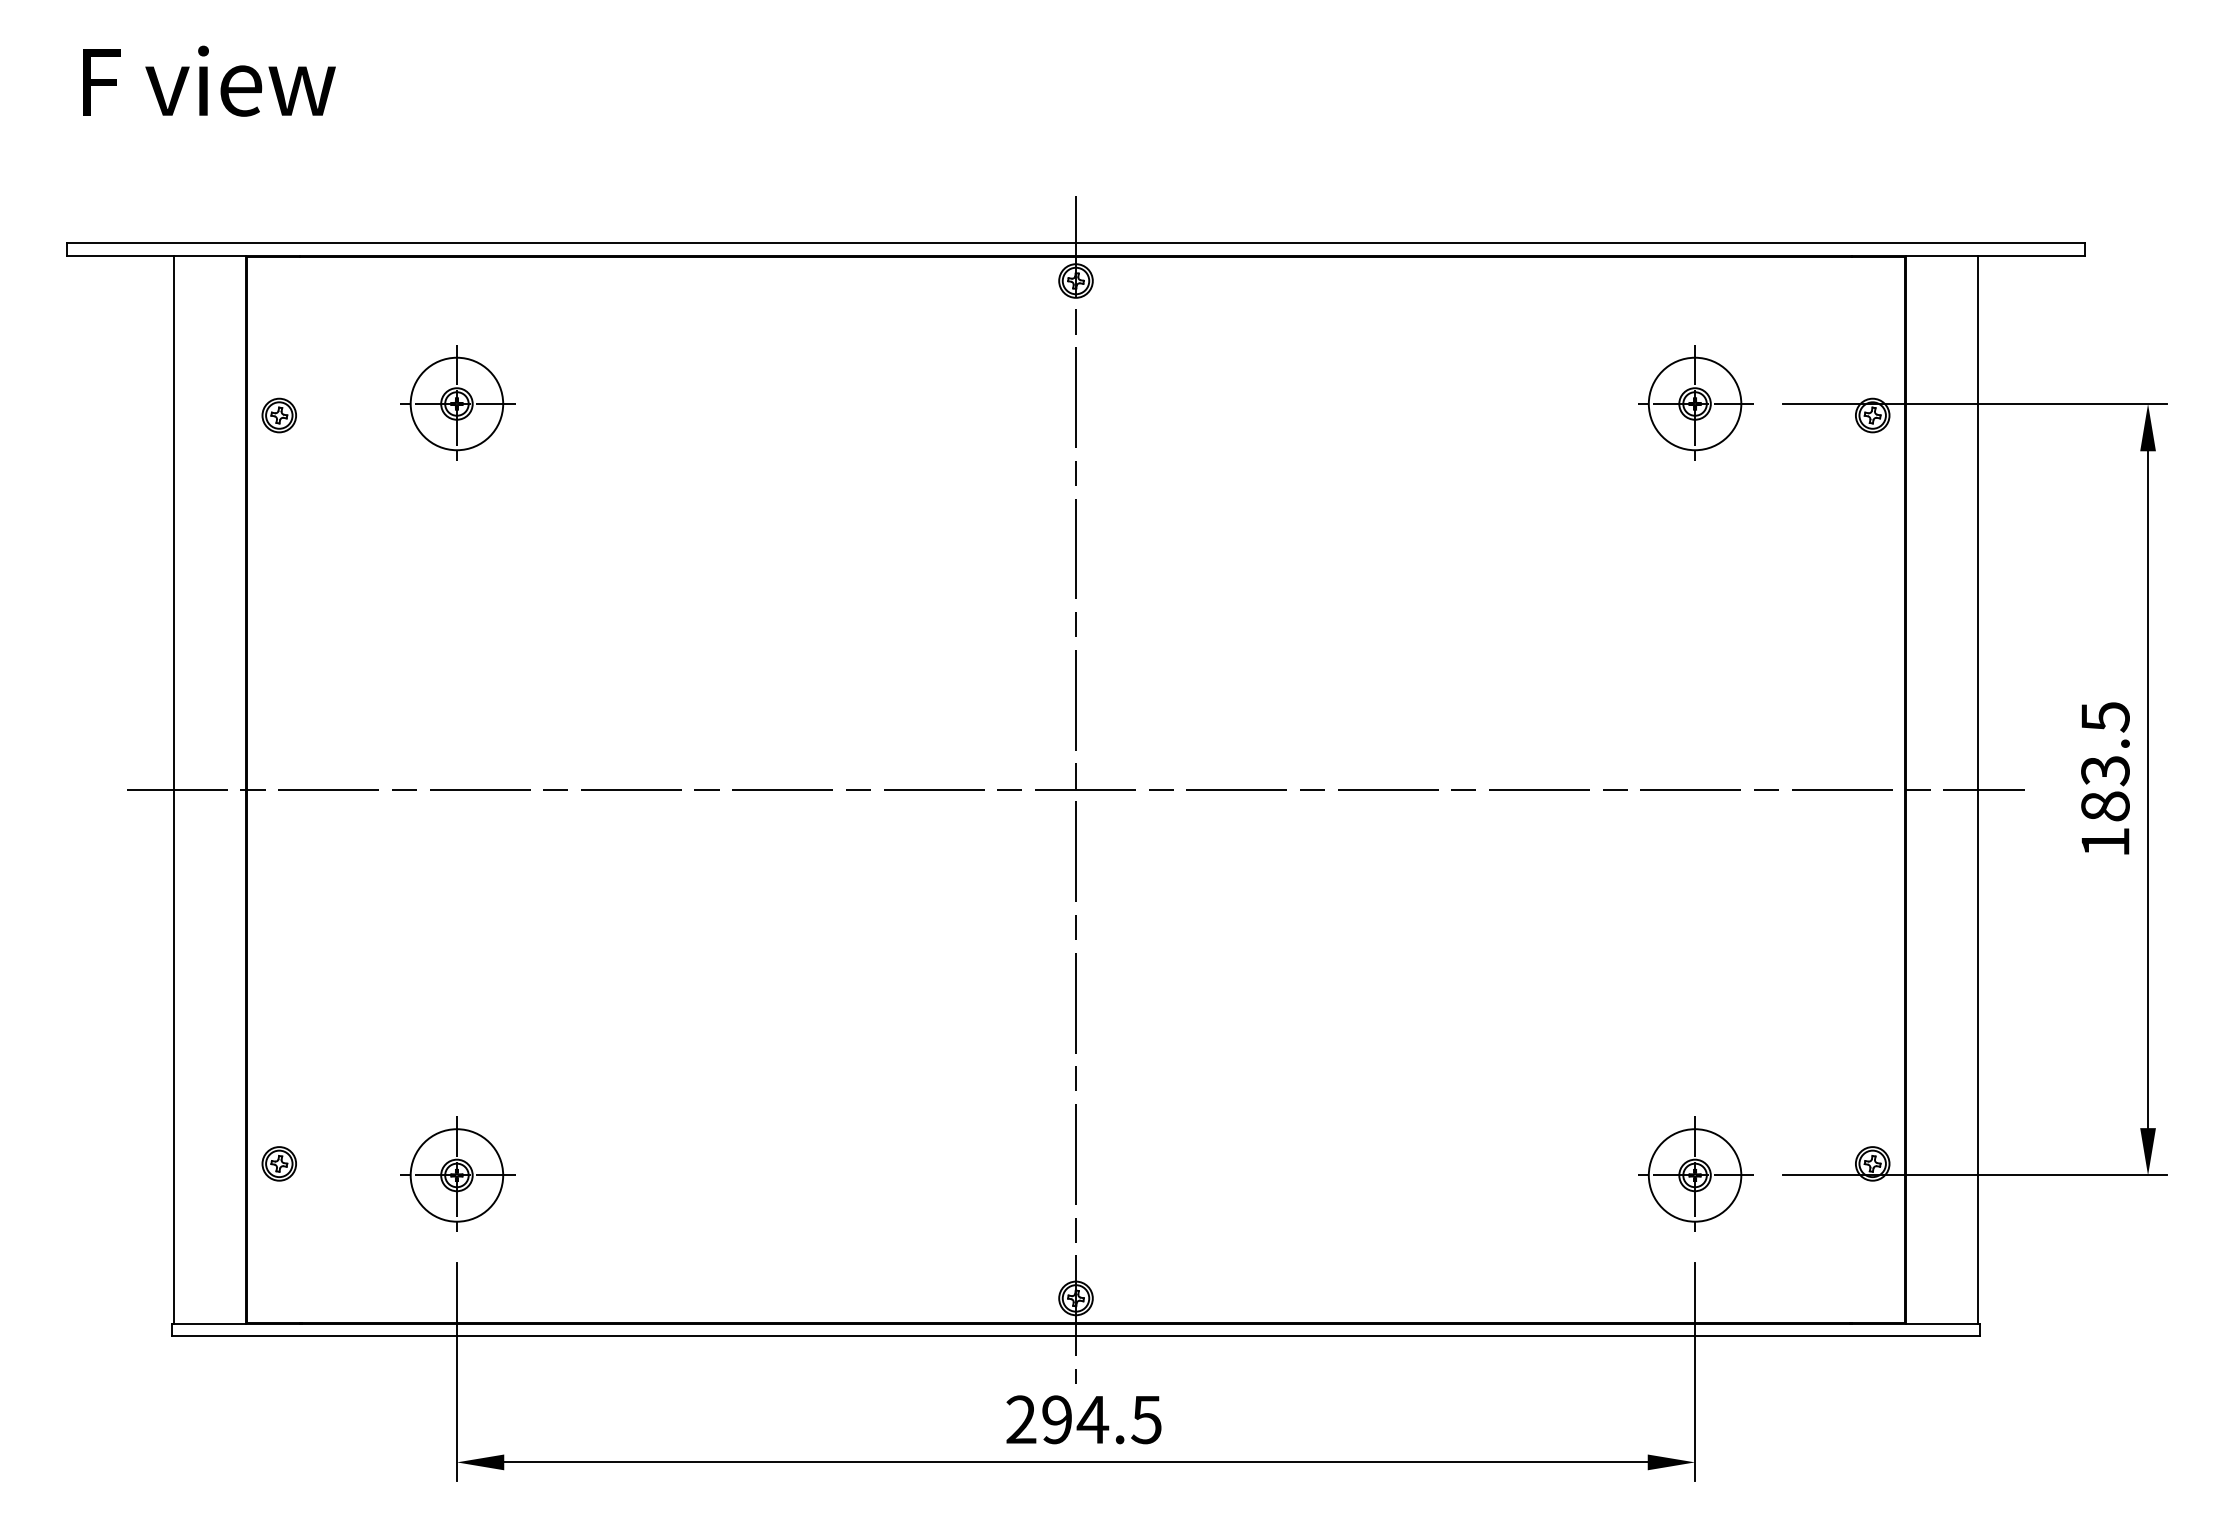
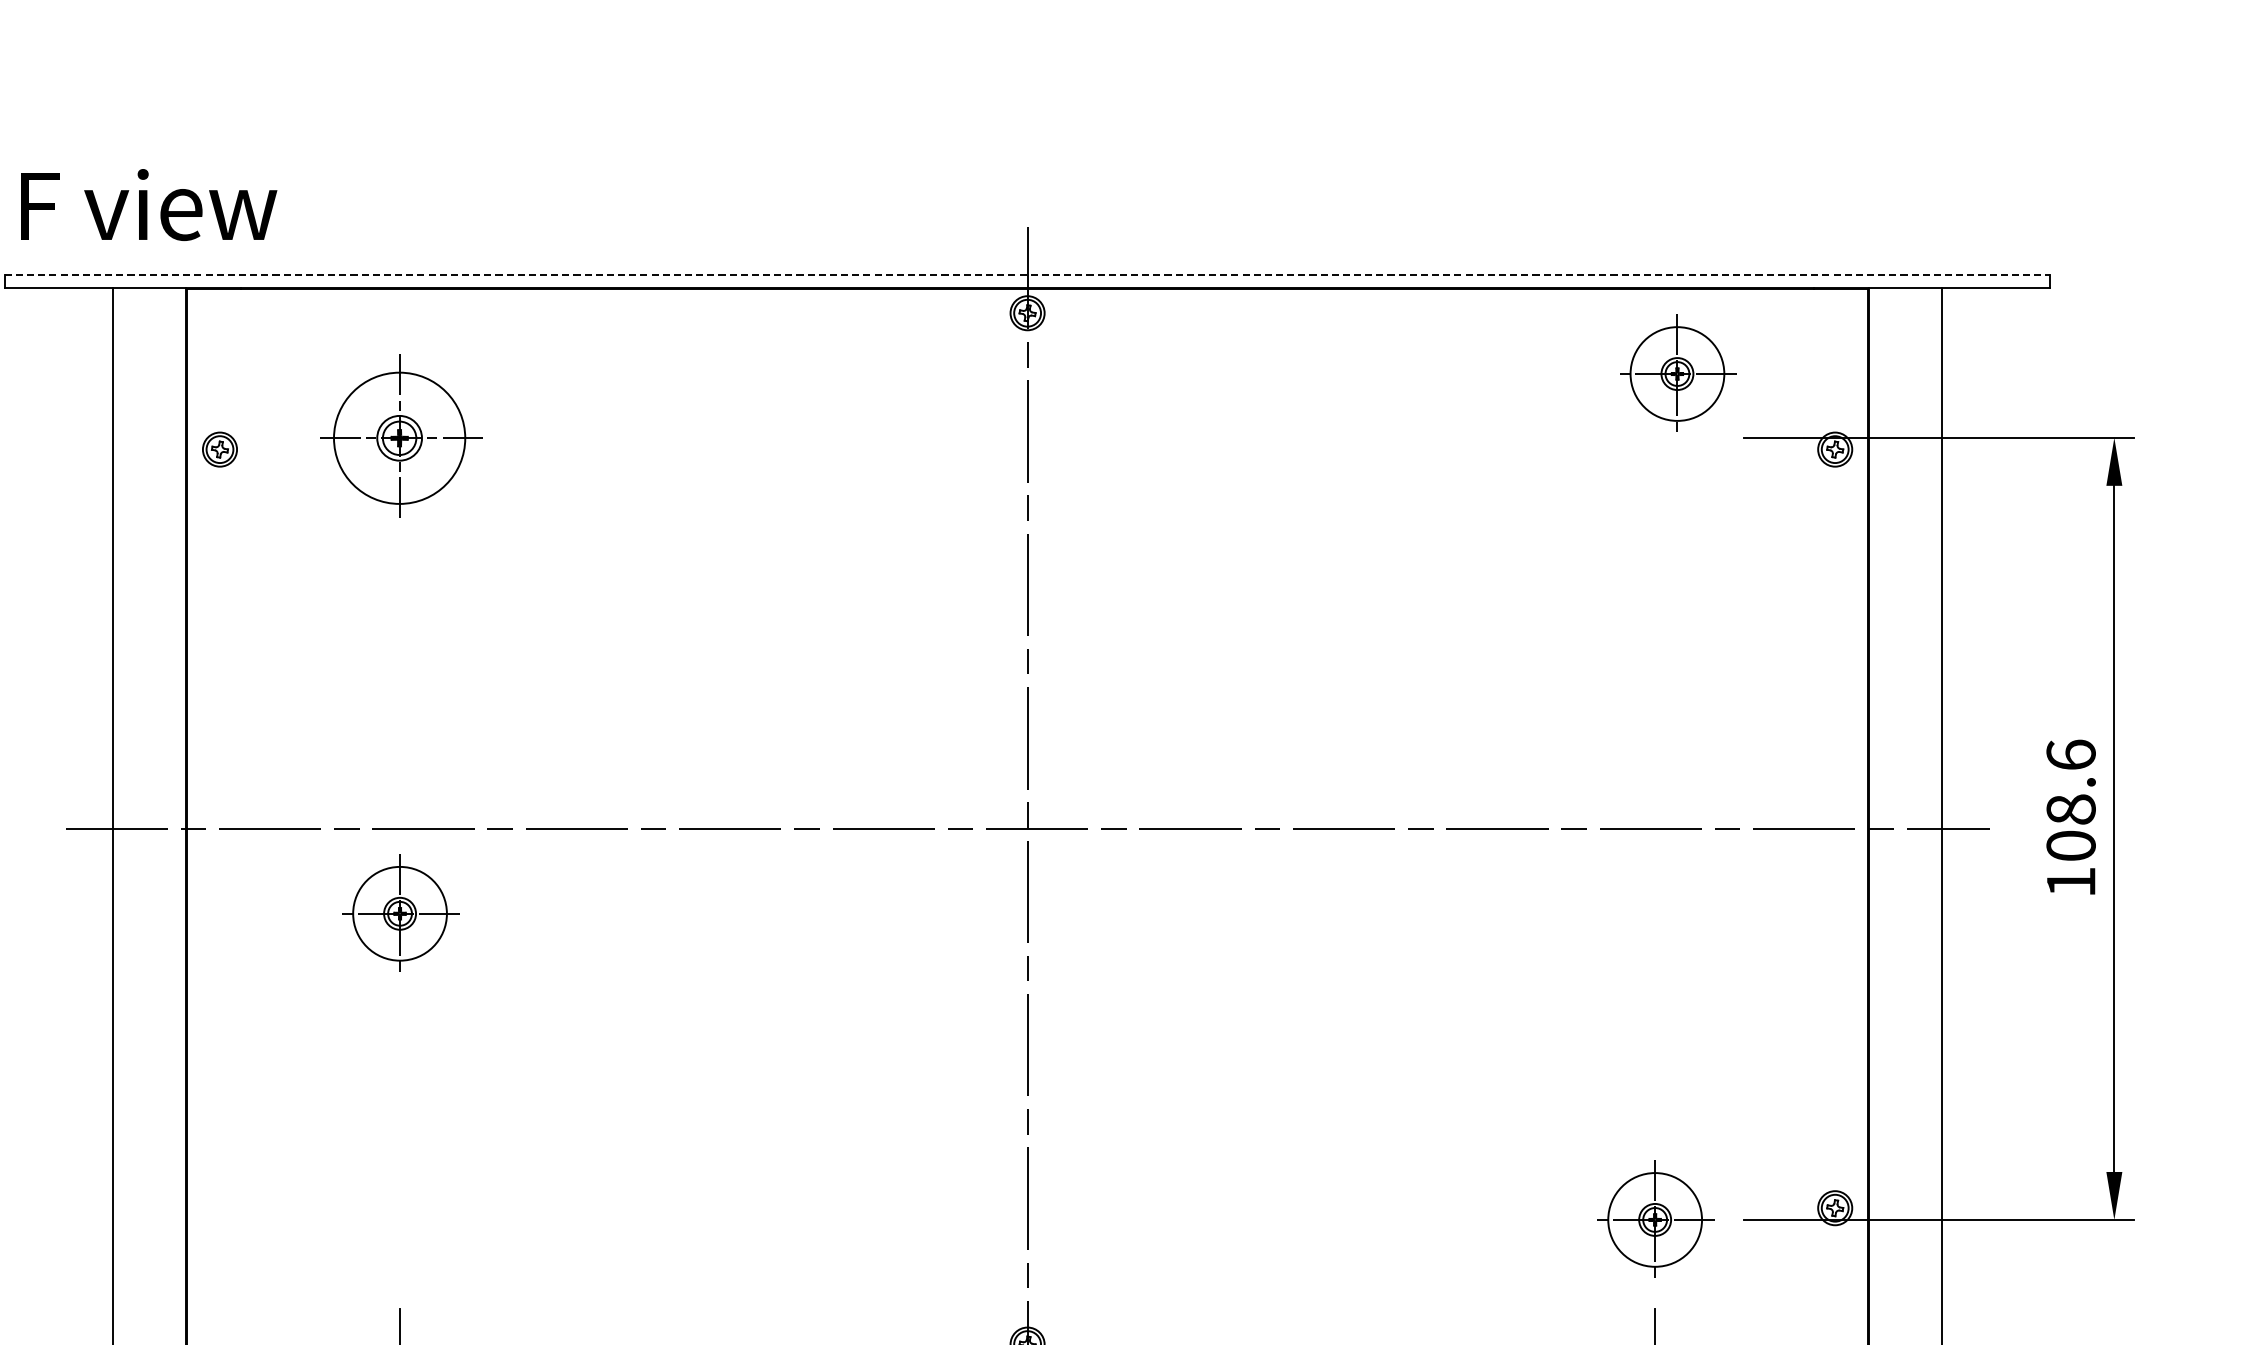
text: (209, 80) -> (149, 204), moved
line: (1076, 243) -> (1028, 275), solid -> dashed
part: (457, 402) -> (400, 436), size x1.4
part: (1695, 402) -> (1677, 372), moved
text: (2105, 761) -> (2071, 800), 183.5 -> 108.6
part: (278, 1163) -> (219, 1207), removed
part: (457, 1173) -> (400, 911), moved

